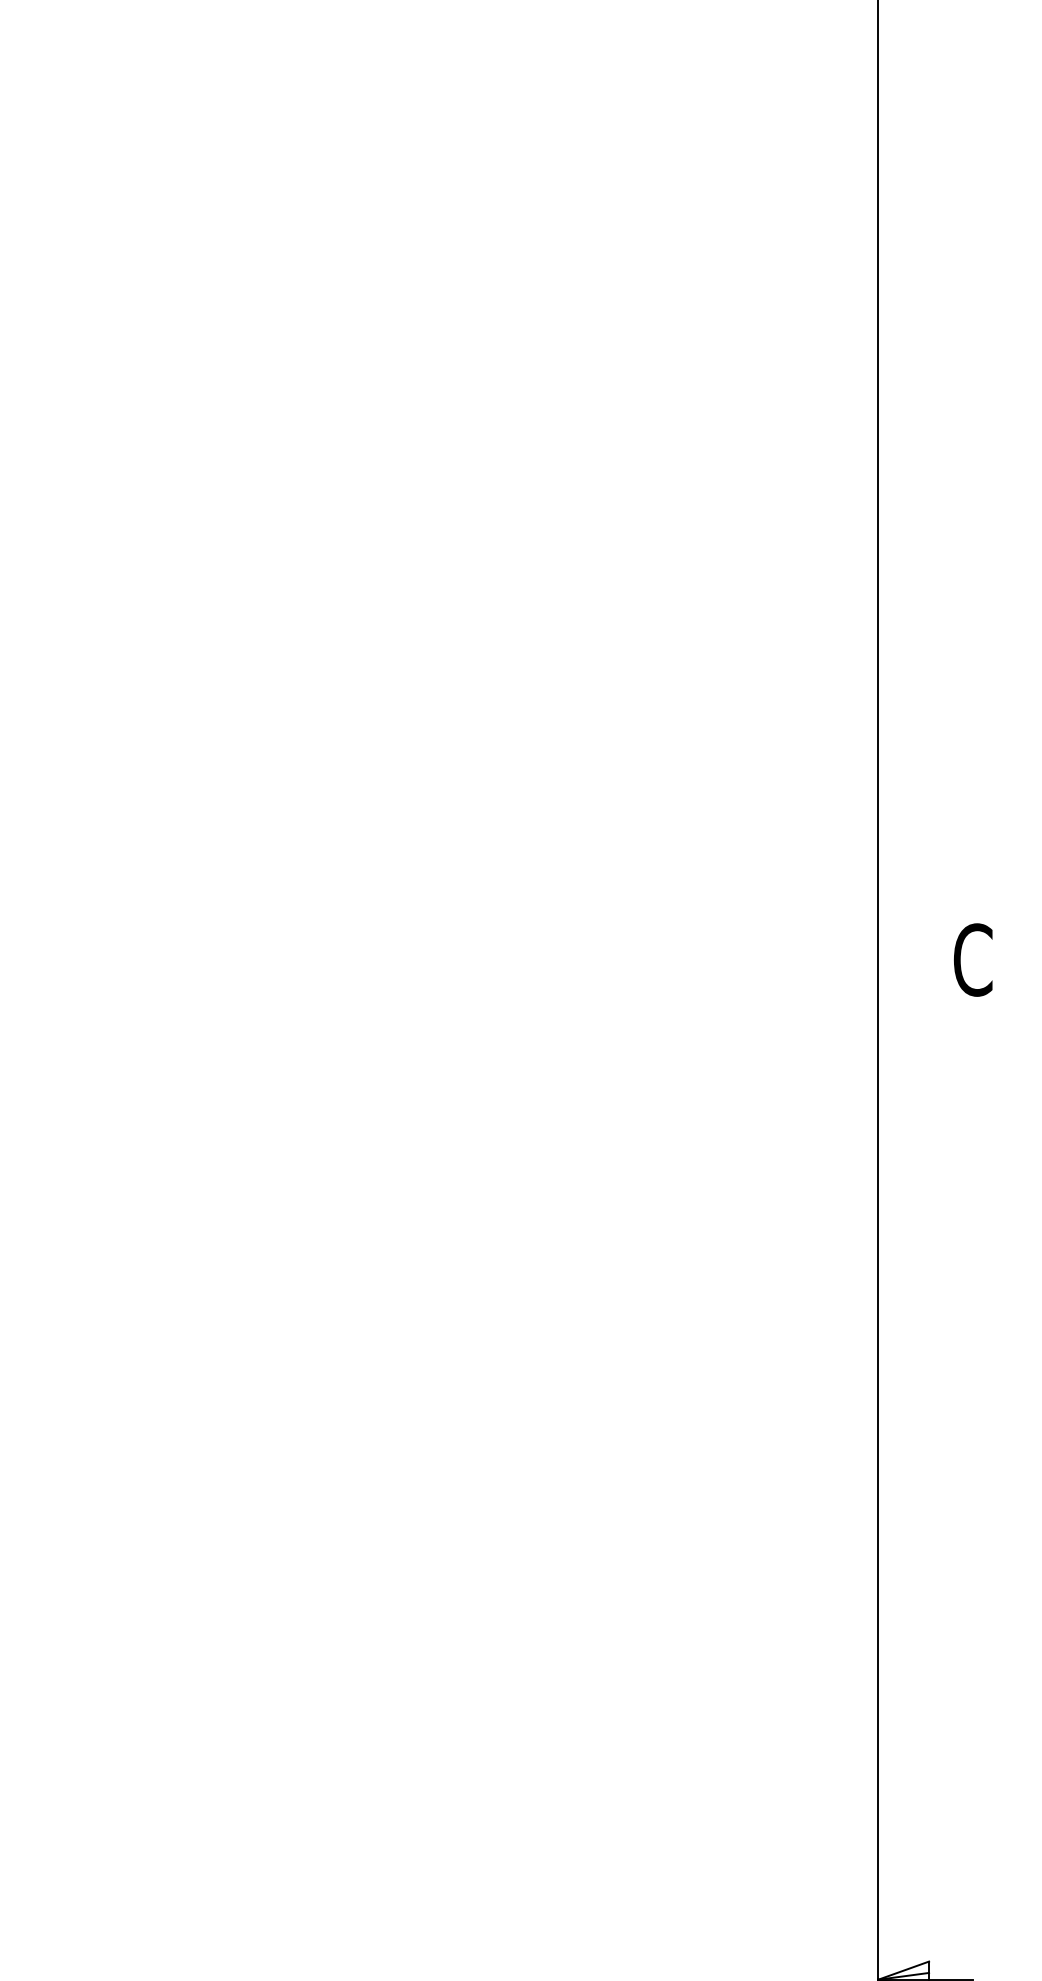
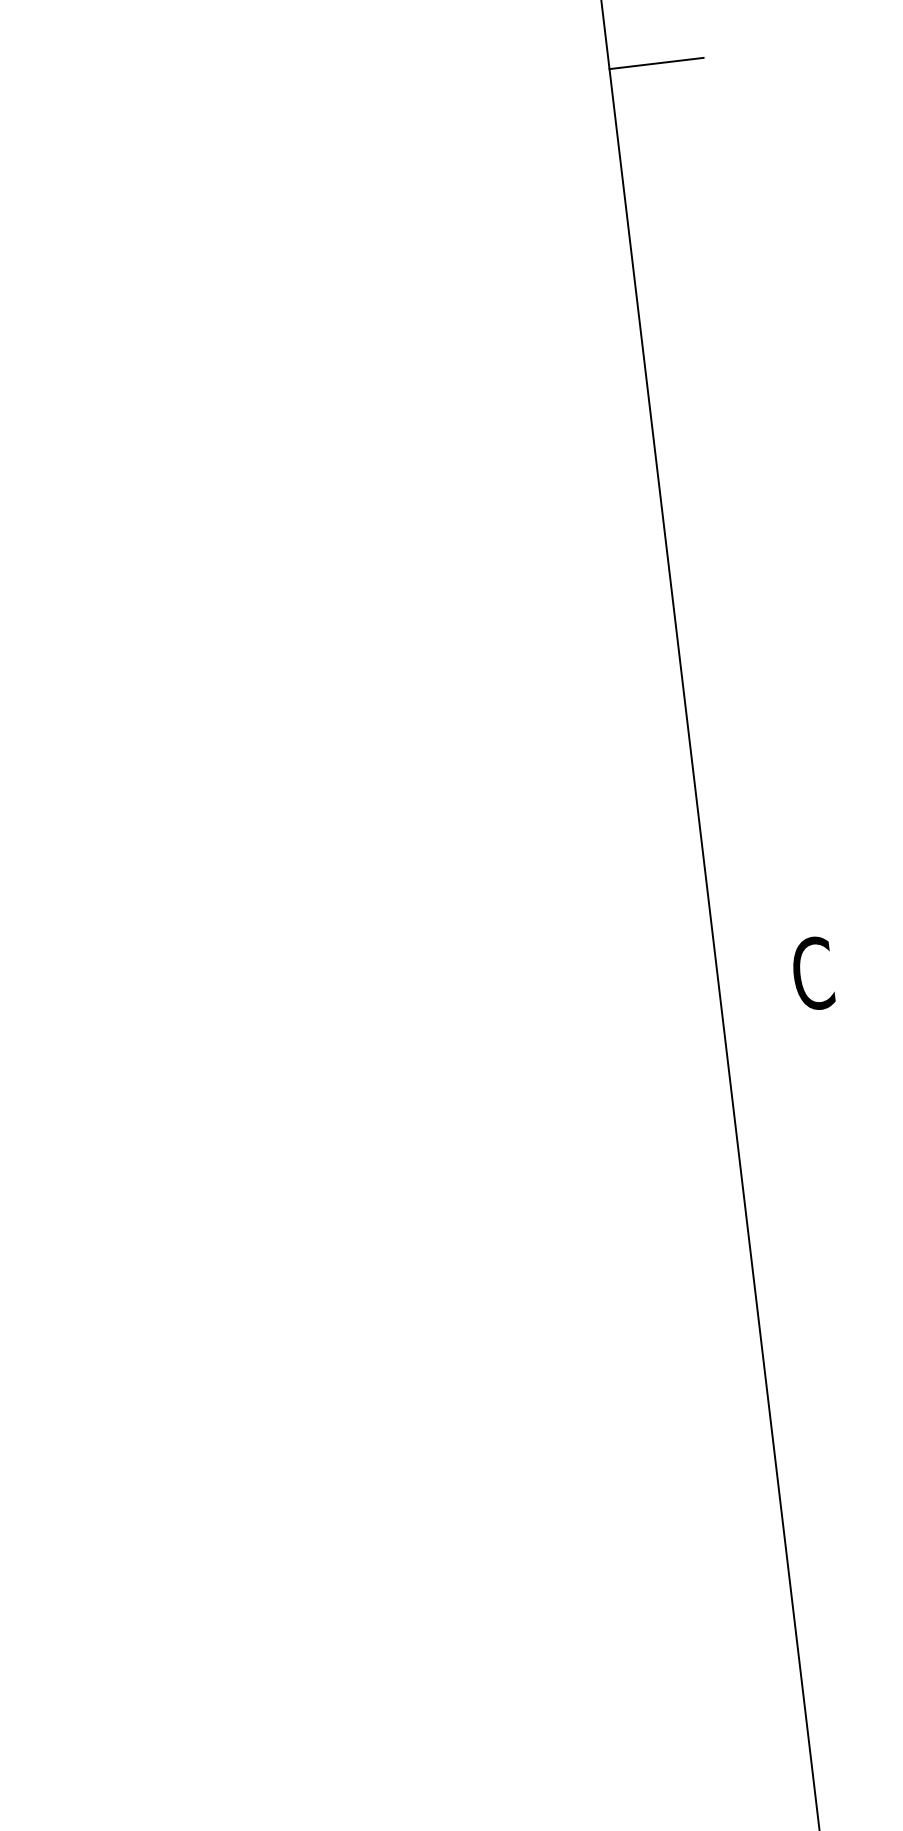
line: (925, 37) -> (656, 63), added

